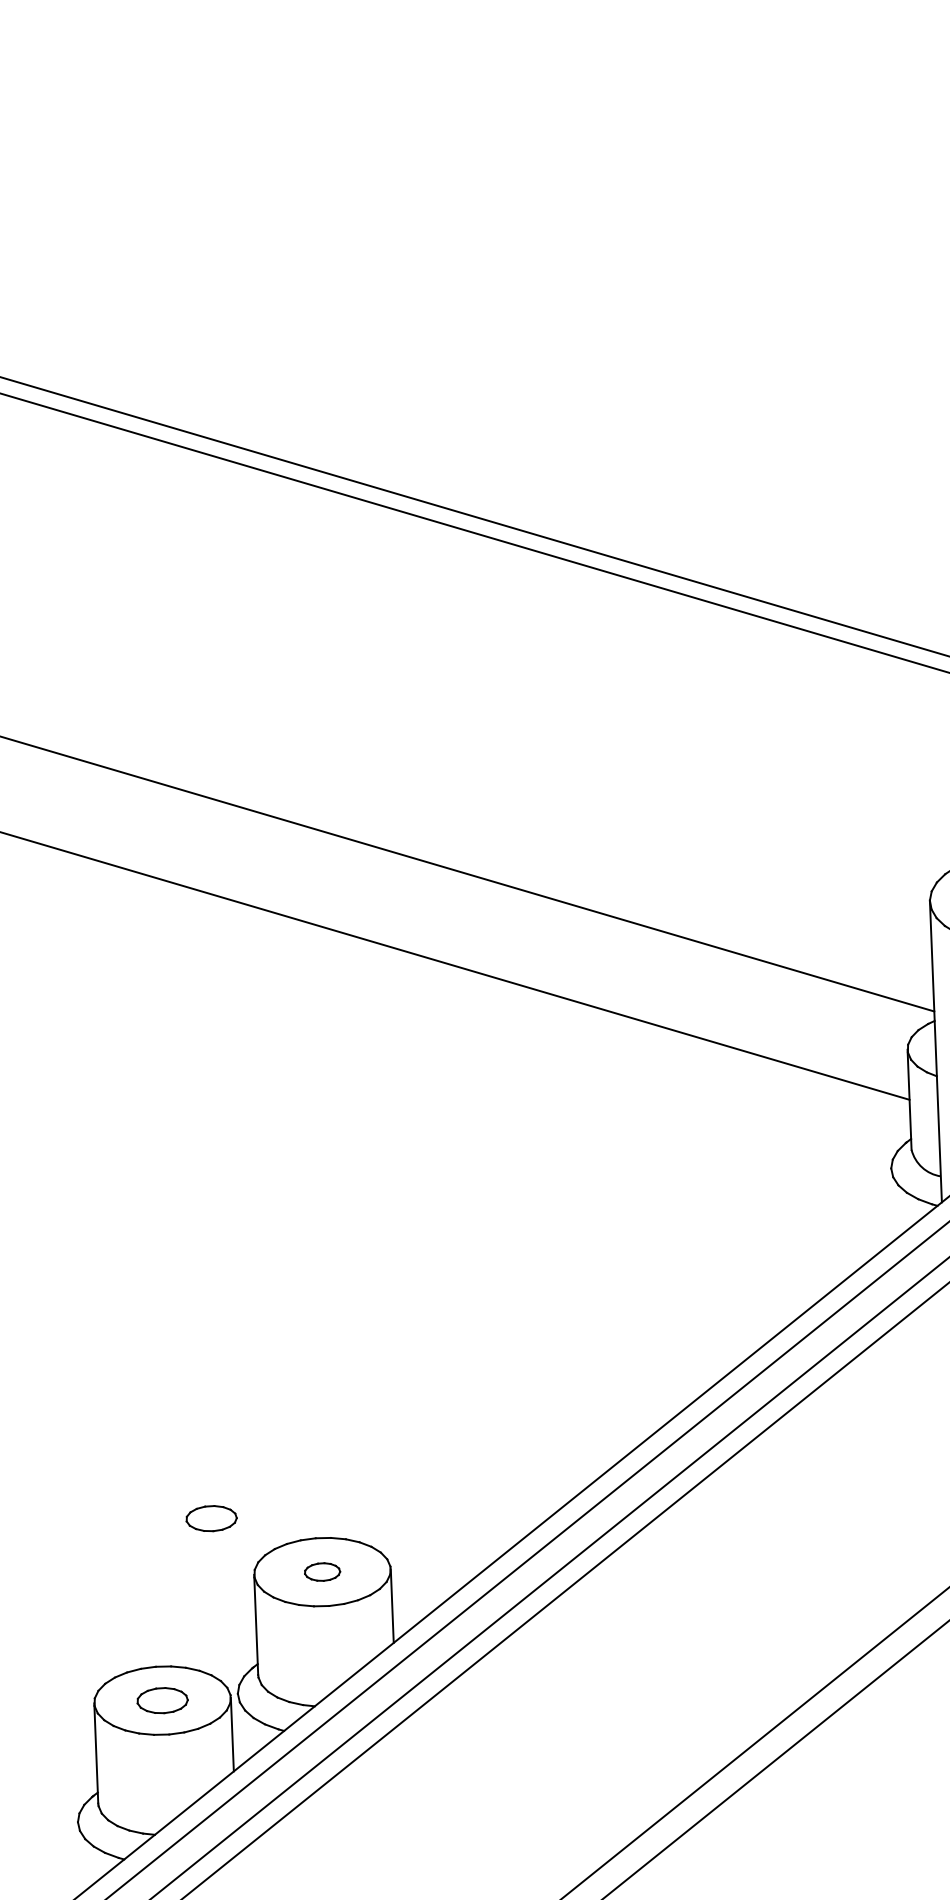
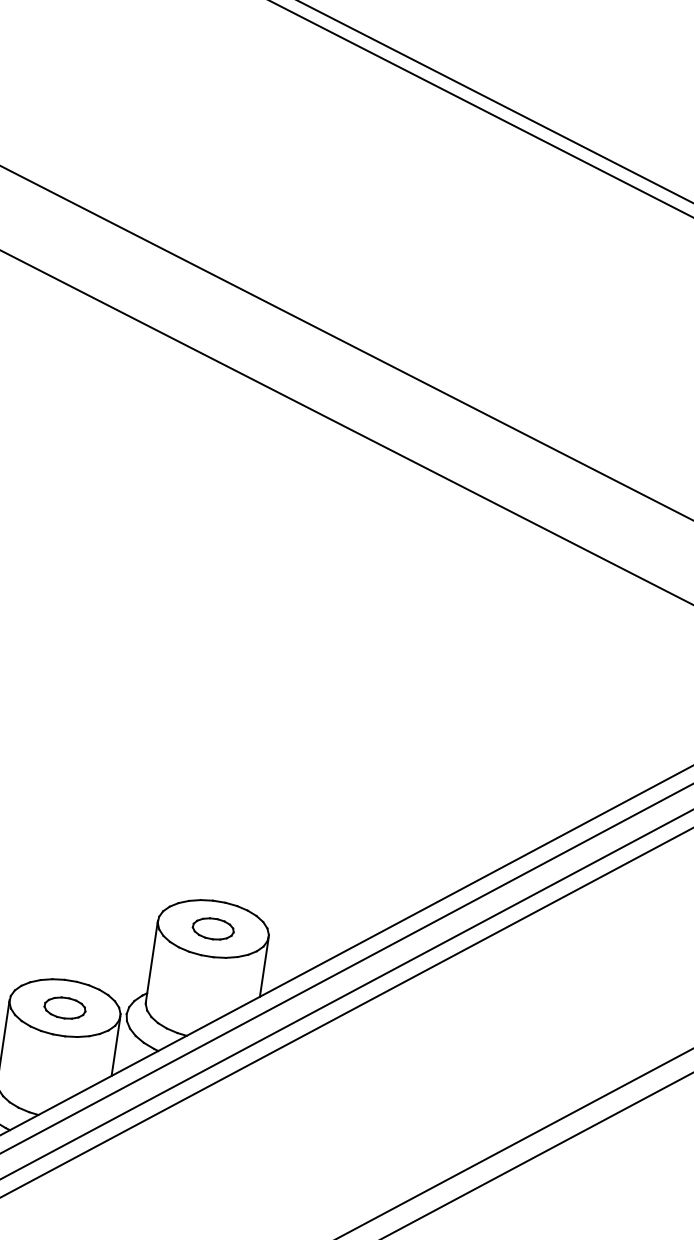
part: (211, 1518) -> (132, 868), removed
part: (322, 1571) -> (213, 928), size x1.43

